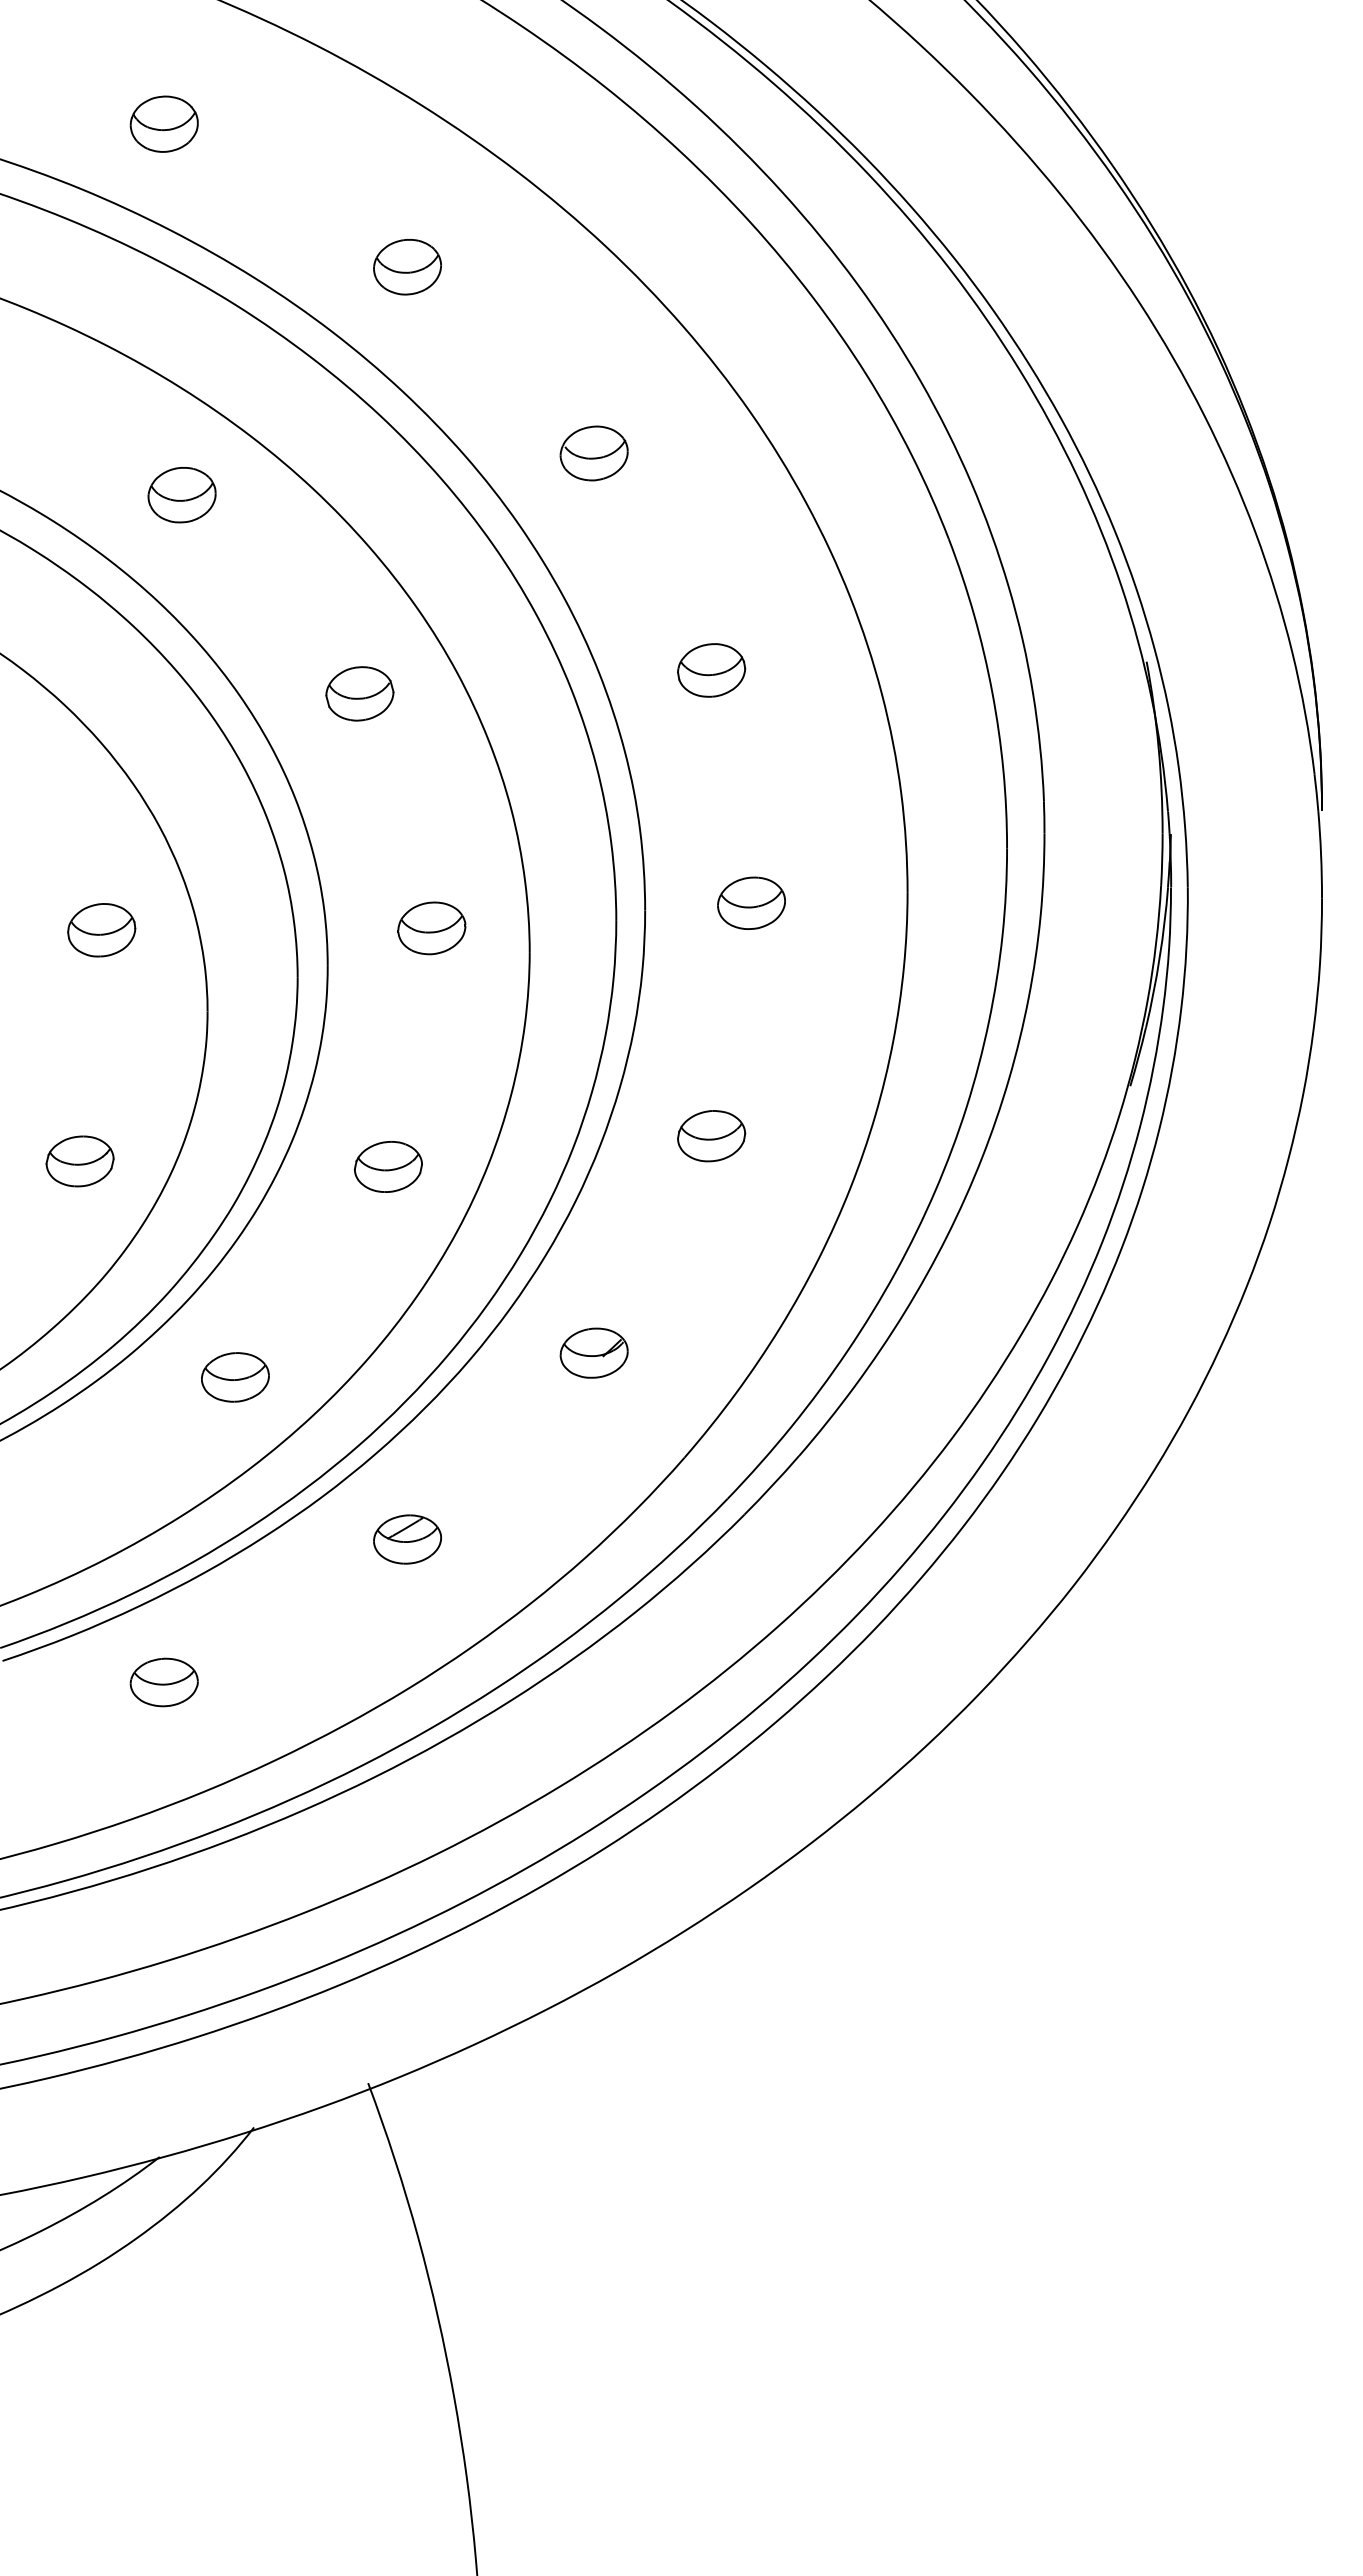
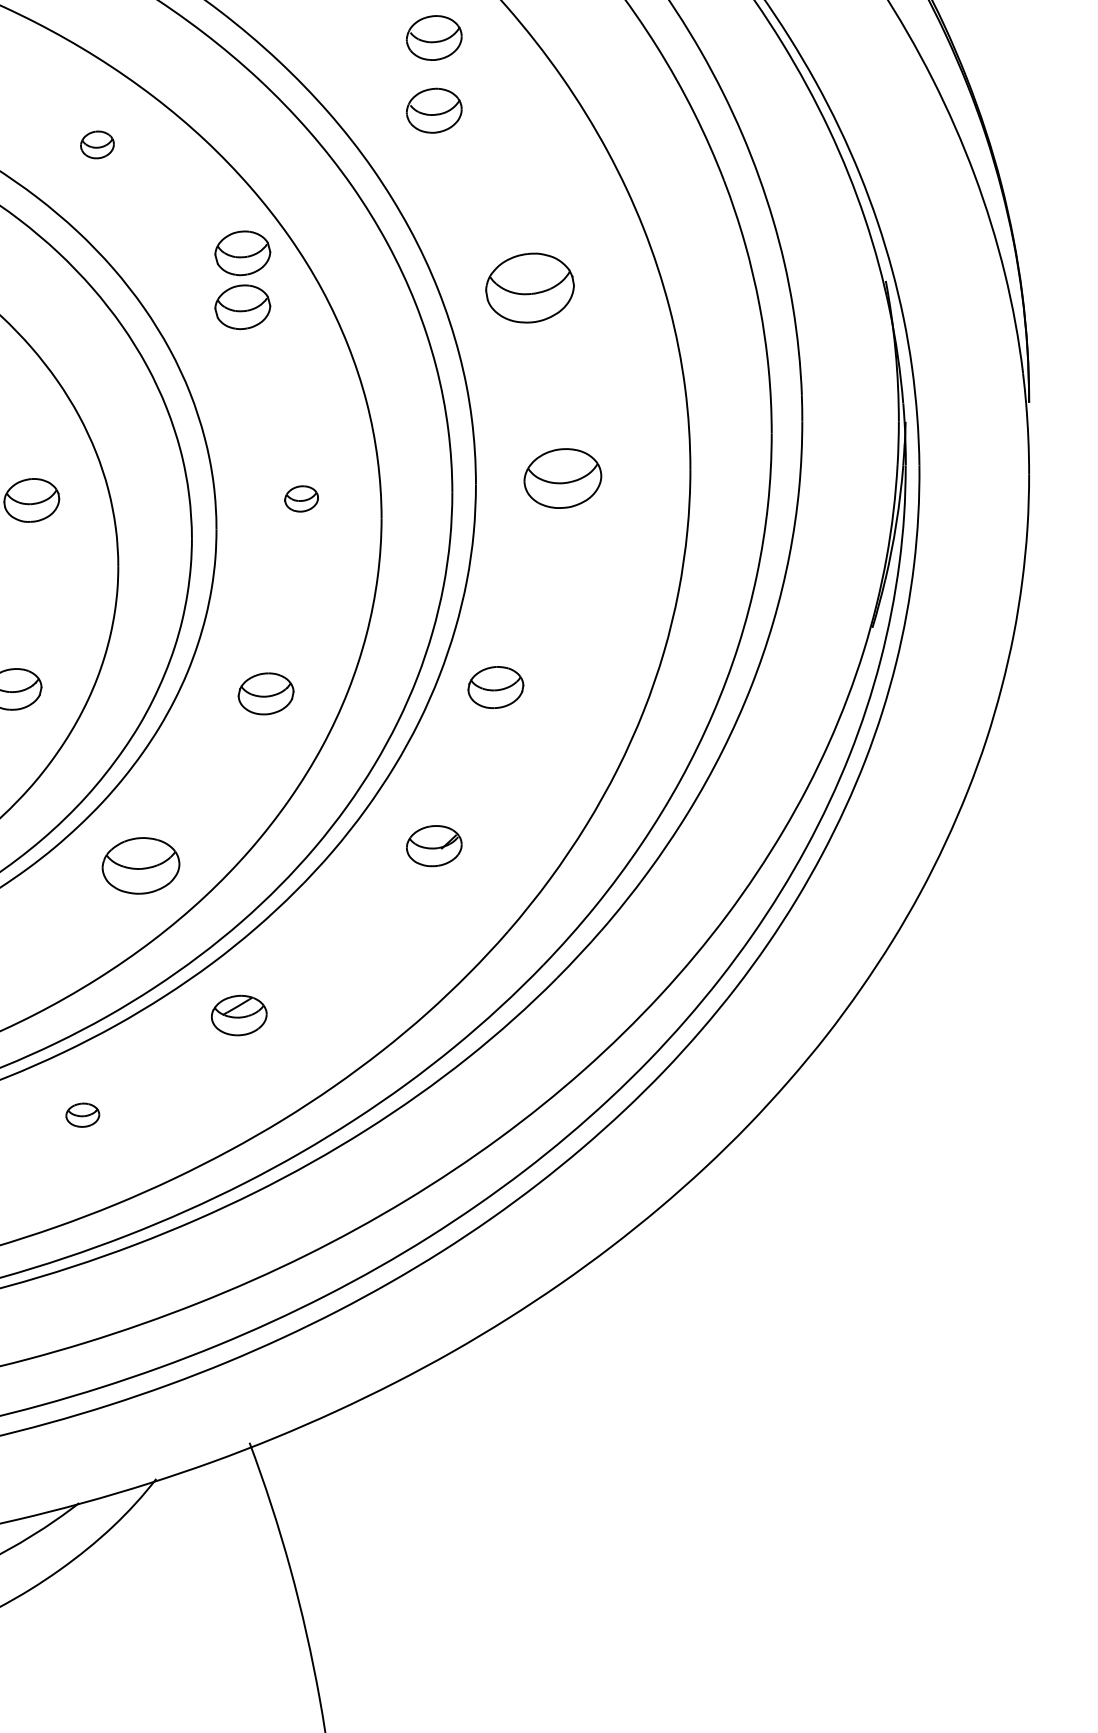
part: (593, 364) -> (433, 38), added
part: (181, 495) -> (96, 145), size x0.6
part: (359, 627) -> (242, 253), added
part: (711, 670) -> (530, 288), size x1.6
part: (751, 902) -> (562, 477), size x1.4
part: (431, 928) -> (301, 499), size x0.6
part: (711, 1136) -> (495, 687), moved
part: (235, 1377) -> (141, 865), size x1.4
part: (407, 1539) -> (239, 1015), moved
part: (163, 1682) -> (82, 1115), size x0.6

